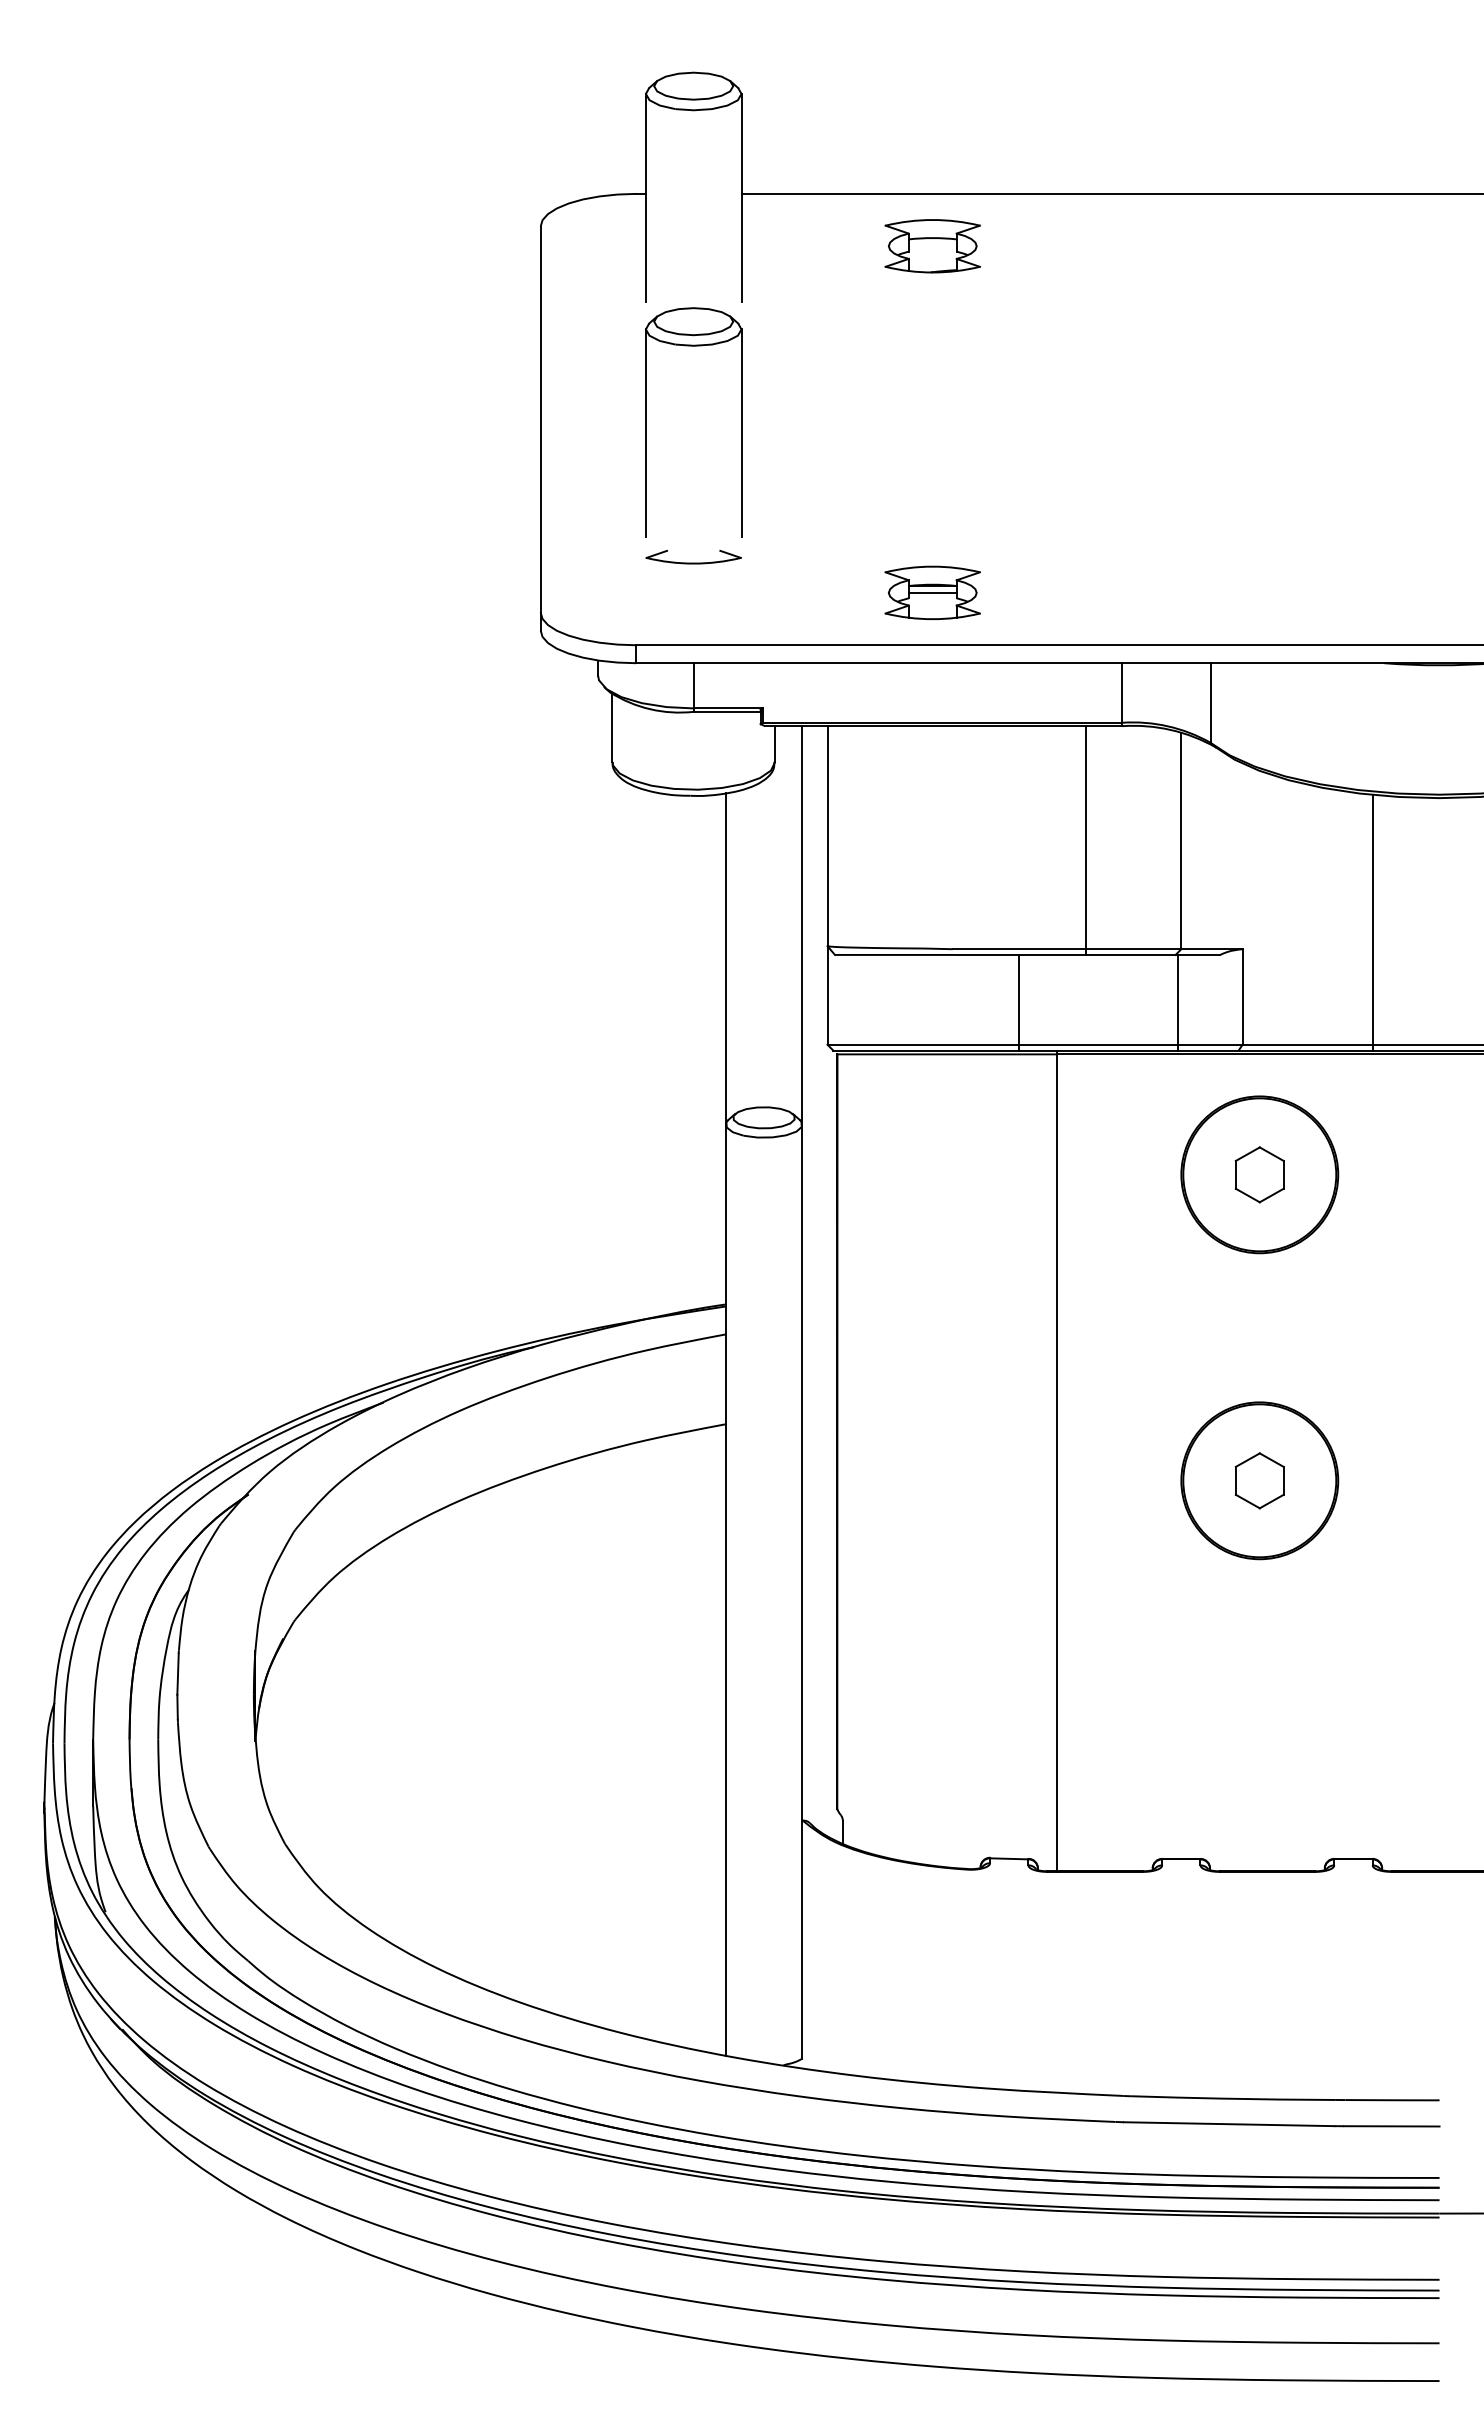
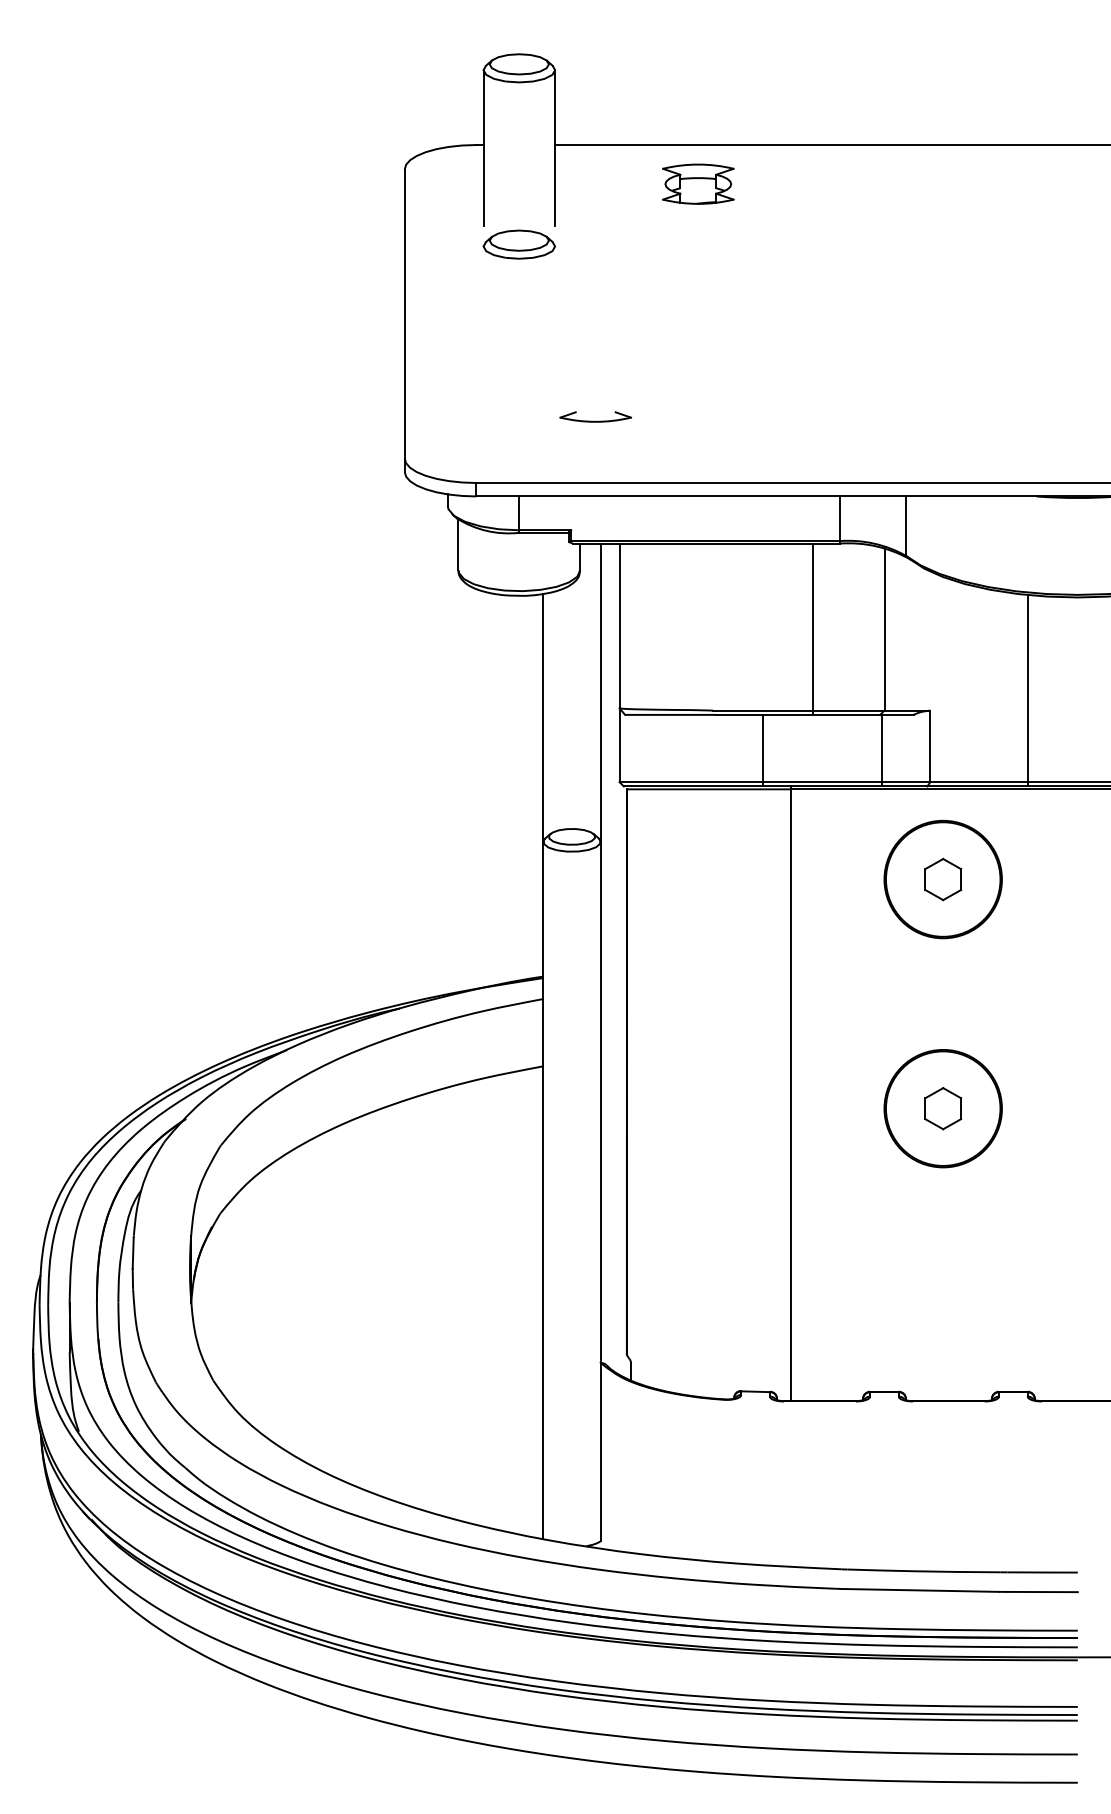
line: (645, 433) -> (483, 324), removed
line: (741, 433) -> (555, 324), removed
part: (693, 556) -> (595, 416), moved
part: (932, 592) -> (698, 443), removed

